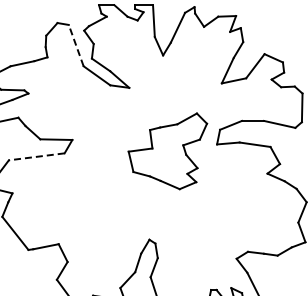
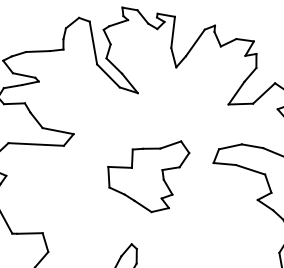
line: (76, 45) -> (93, 42), dashed -> solid
part: (167, 151) -> (146, 173), moved
line: (36, 156) -> (35, 144), dashed -> solid

